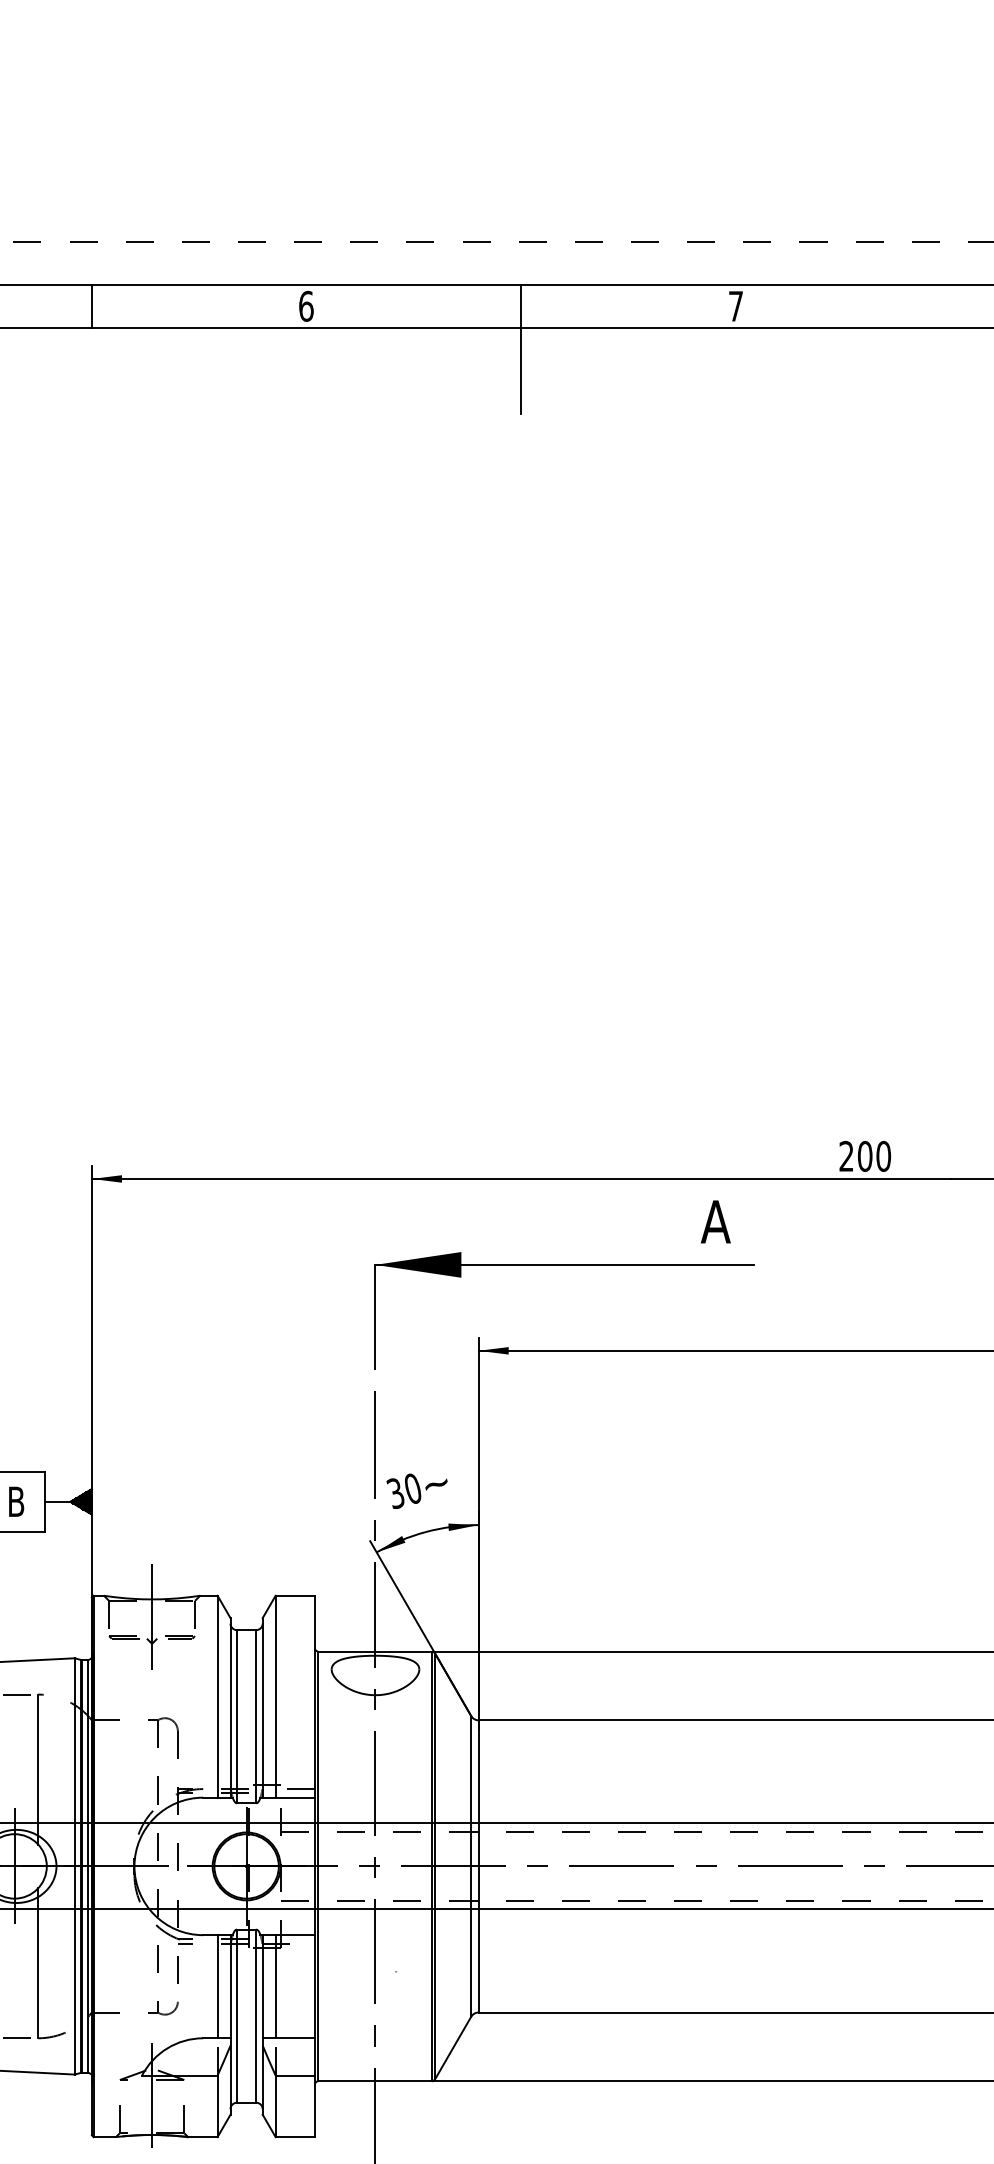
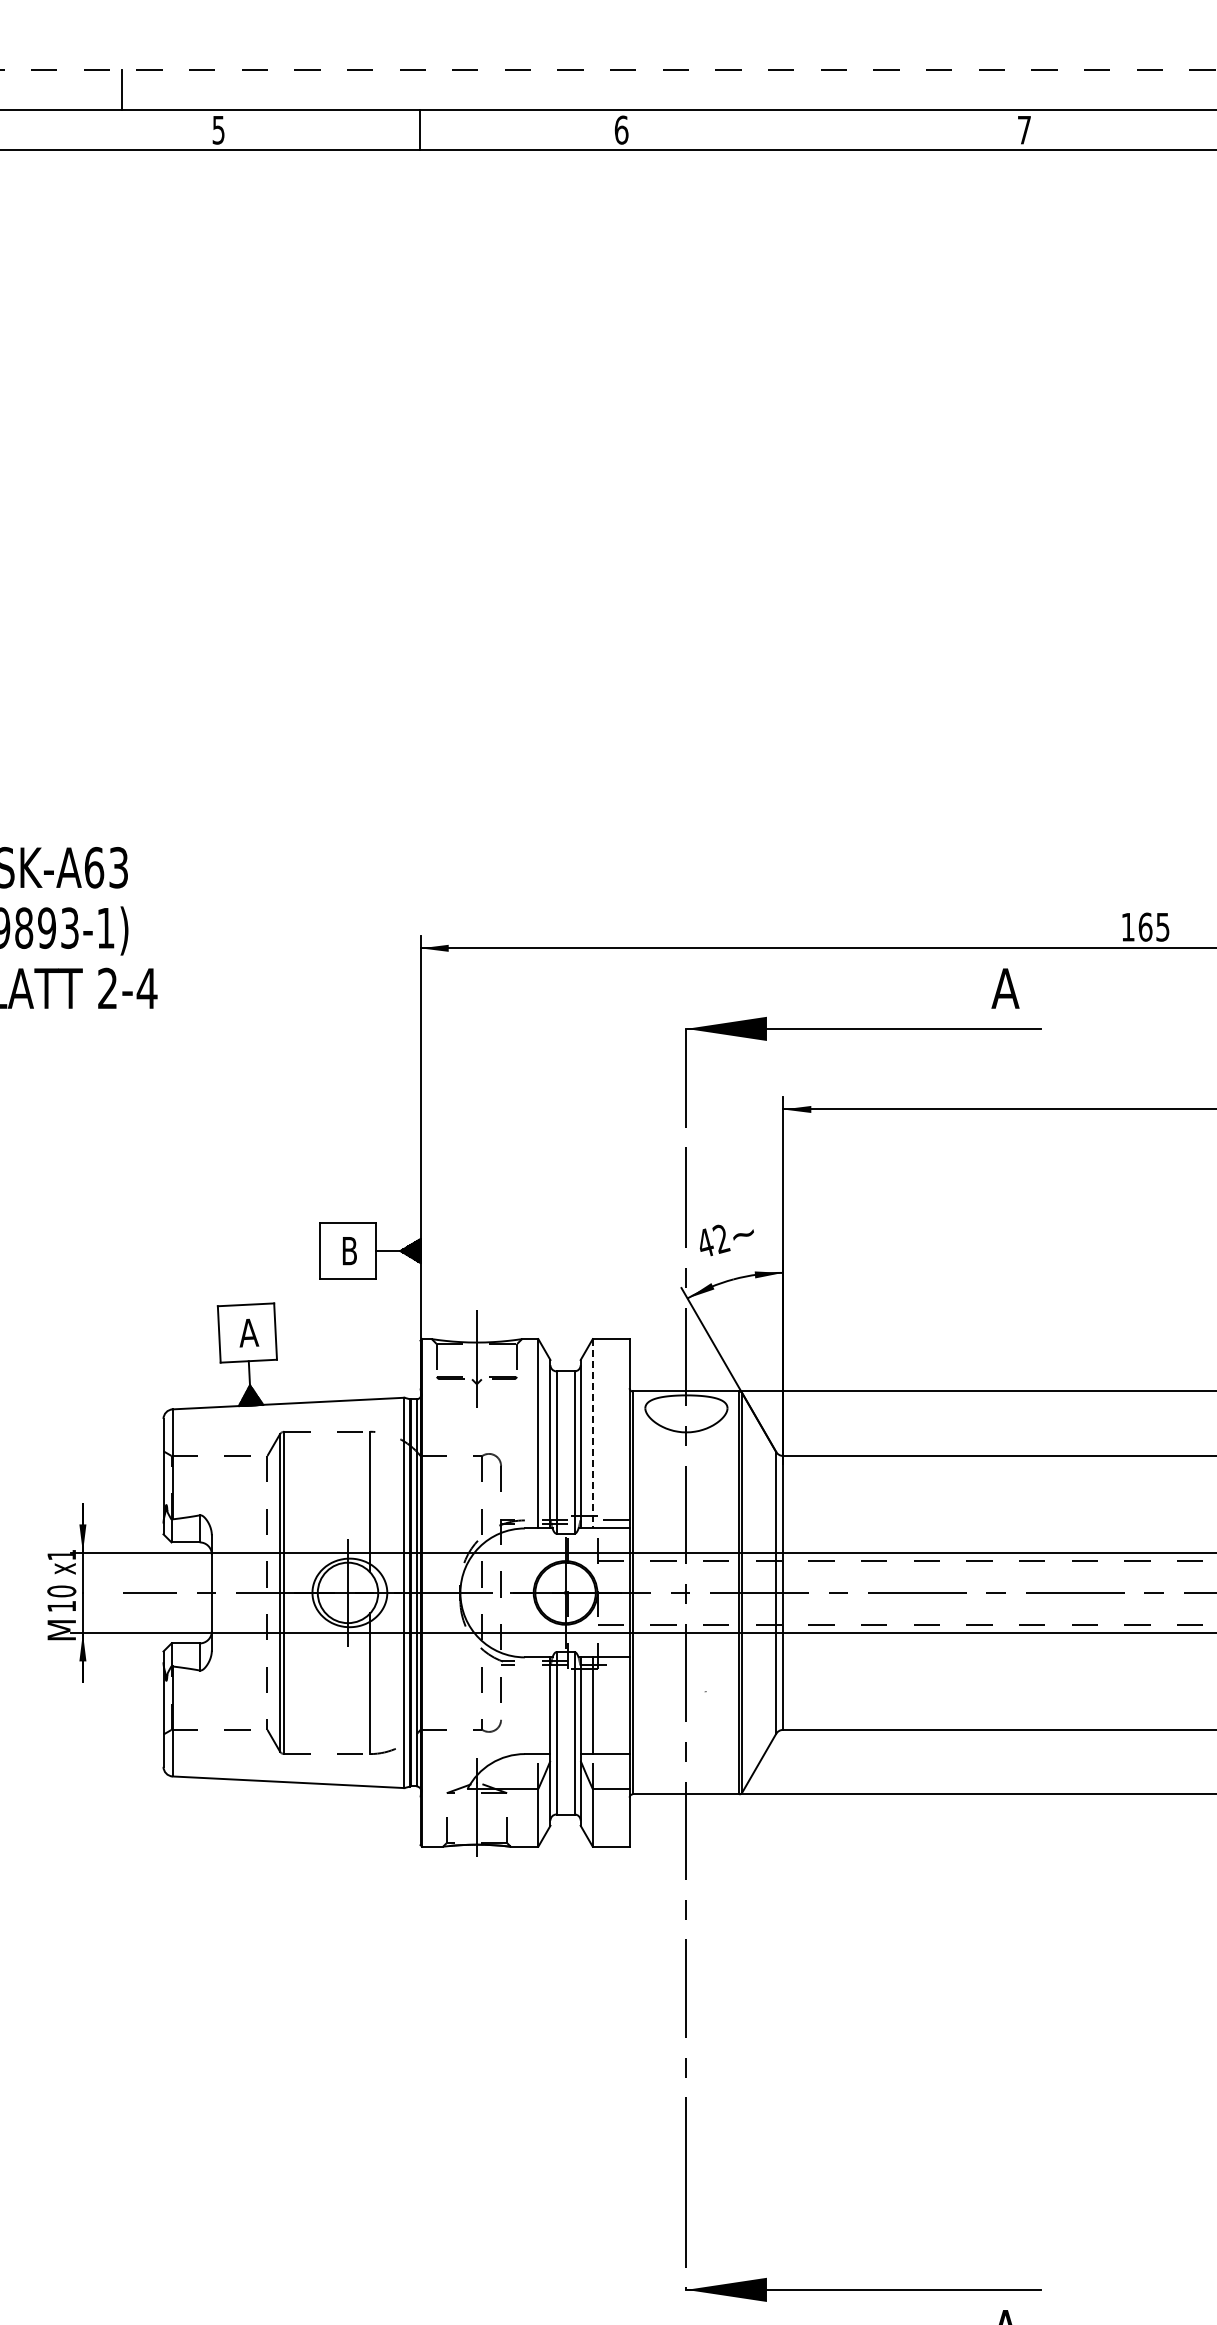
line: (521, 349) -> (823, 170), removed
text: (865, 1155) -> (1145, 926), 200 -> 165
text: (404, 1490) -> (713, 1240), 30 -> 42
line: (275, 1696) -> (592, 1433), solid -> dashed
line: (217, 1986) -> (538, 1705), removed

